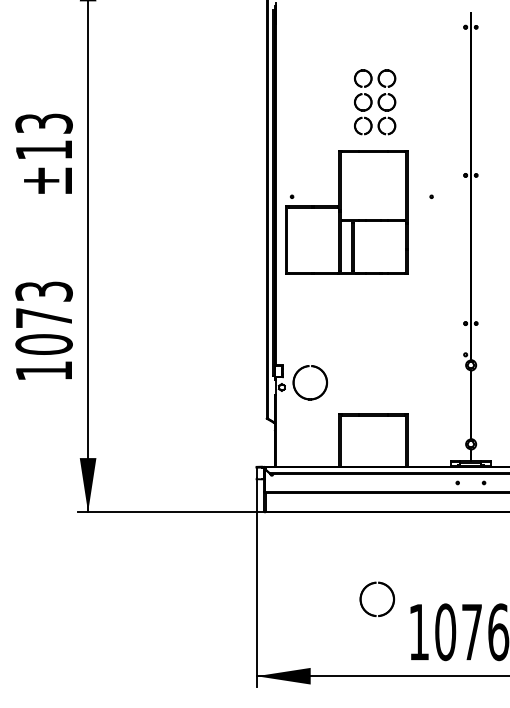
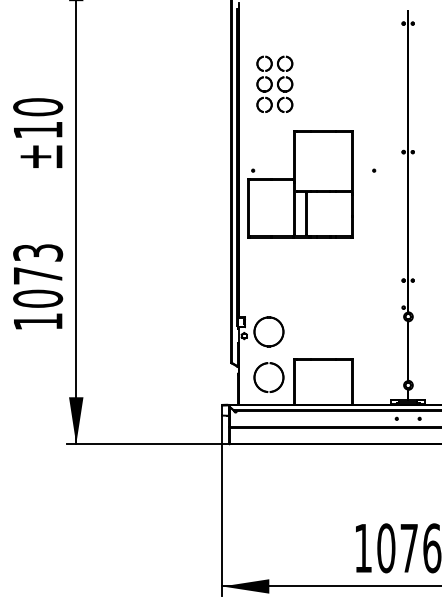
part: (375, 102) -> (275, 84), moved
text: (43, 123) -> (37, 107), ±13 -> ±10
part: (380, 584) -> (271, 364), moved

